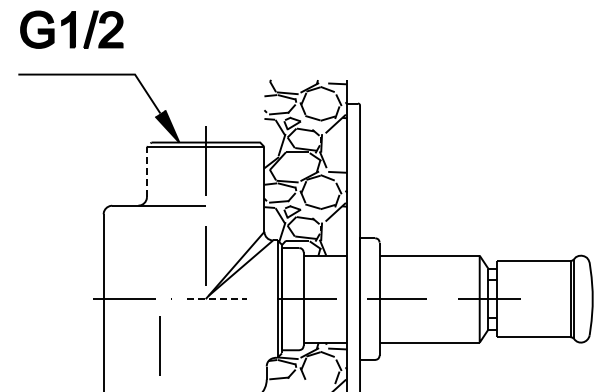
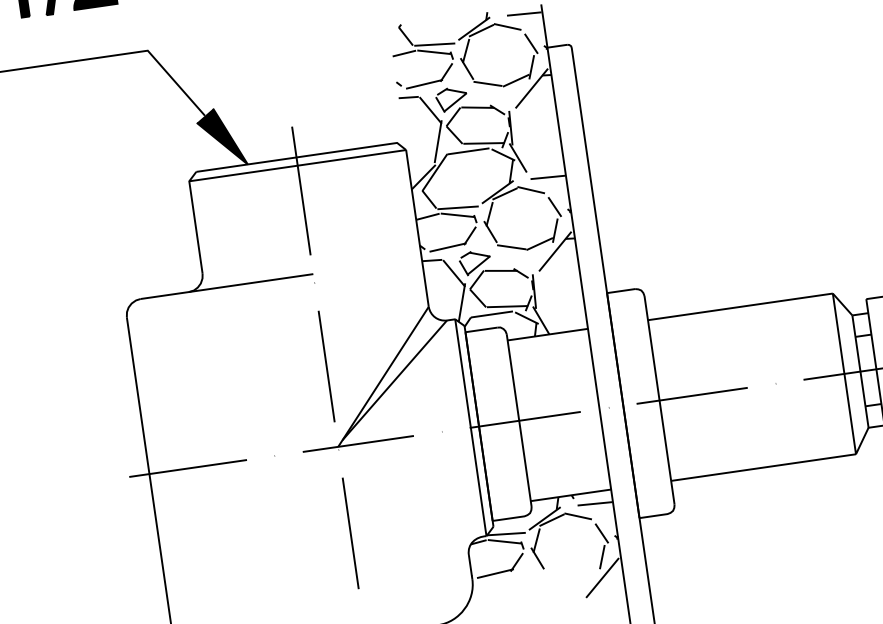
line: (147, 167) -> (195, 219), dashed -> solid
line: (217, 299) -> (360, 444), dashed -> solid
line: (159, 345) -> (350, 532), moved

